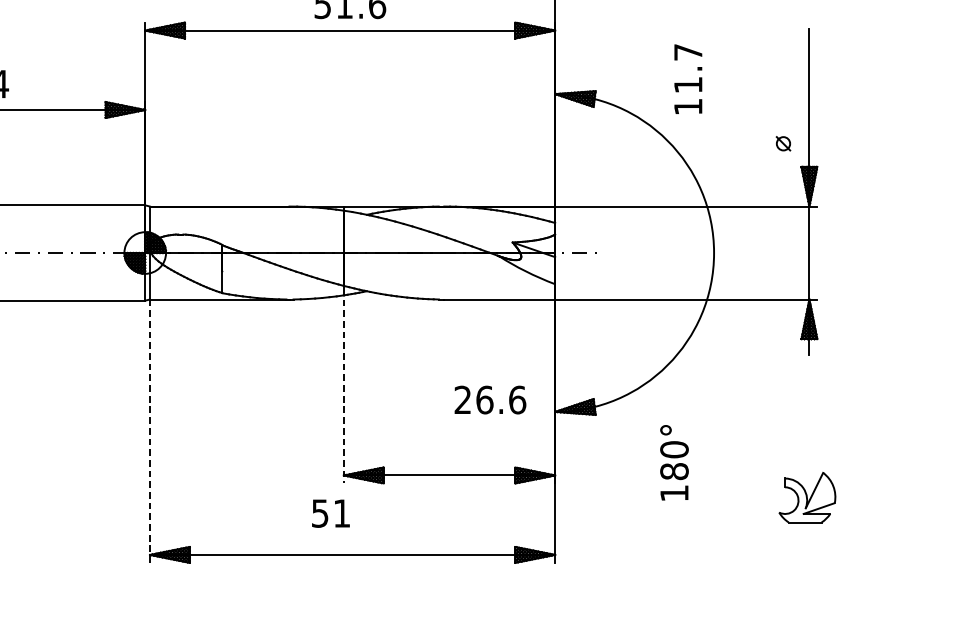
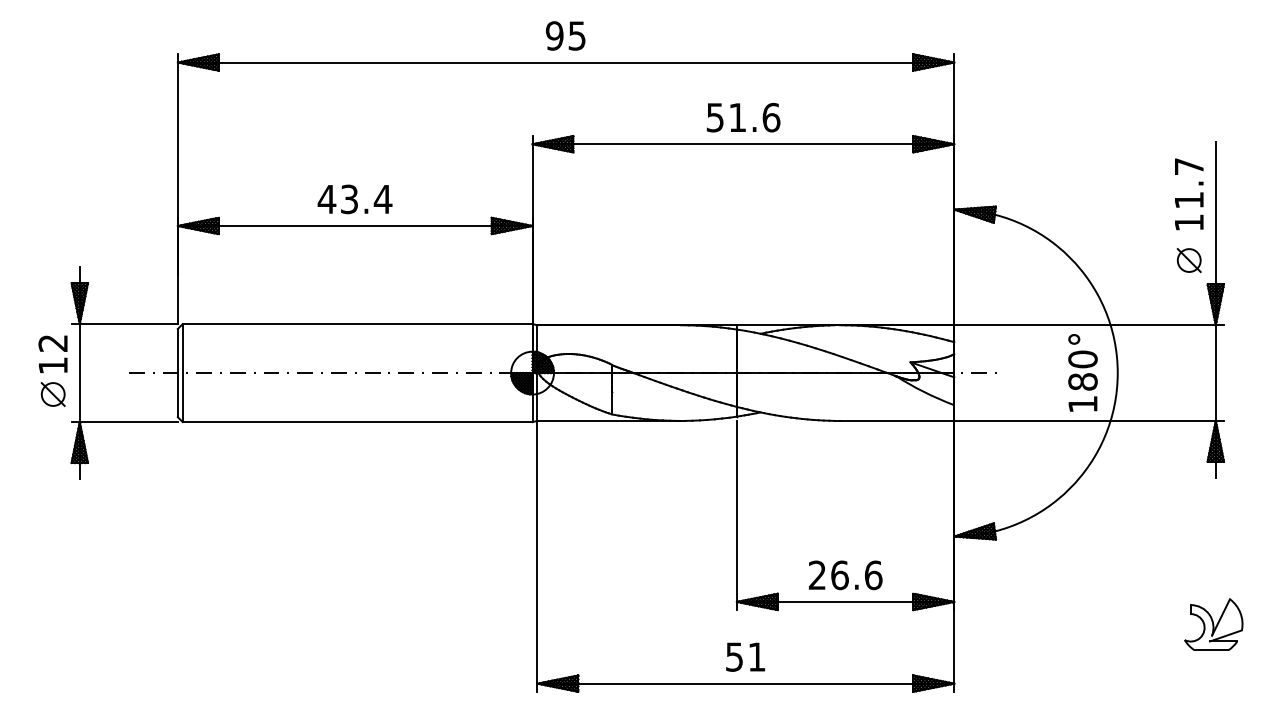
text: (688, 79) -> (1189, 194), moved
part: (782, 143) -> (1188, 260), size x1.67
line: (343, 391) -> (736, 515), dashed -> solid
text: (490, 400) -> (845, 575), moved
line: (150, 431) -> (537, 556), dashed -> solid
text: (673, 462) -> (1082, 372), moved
text: (330, 512) -> (745, 656), moved

